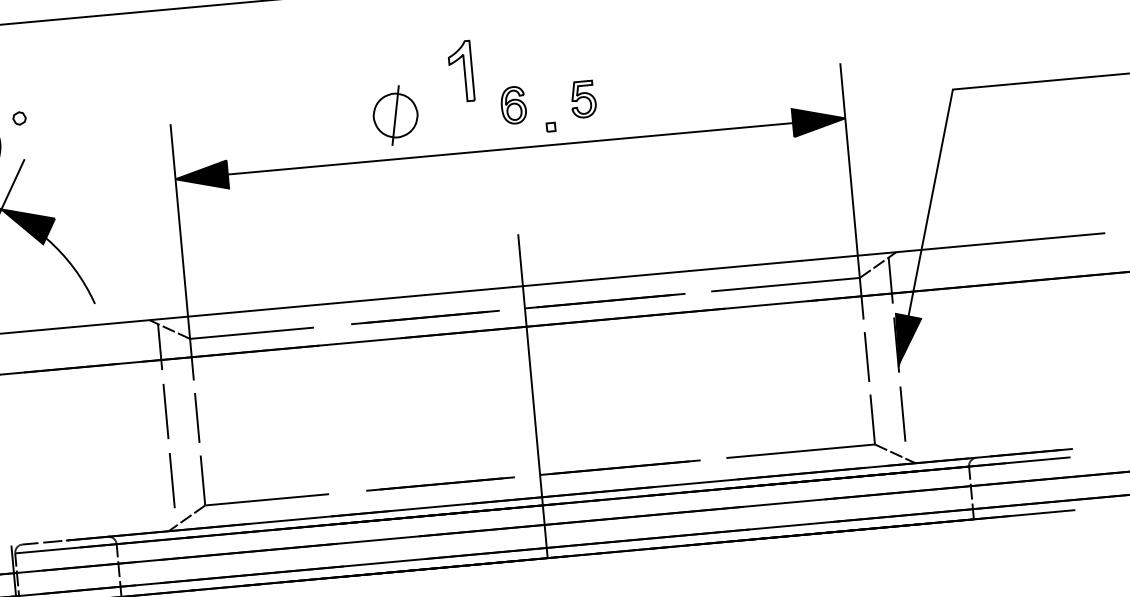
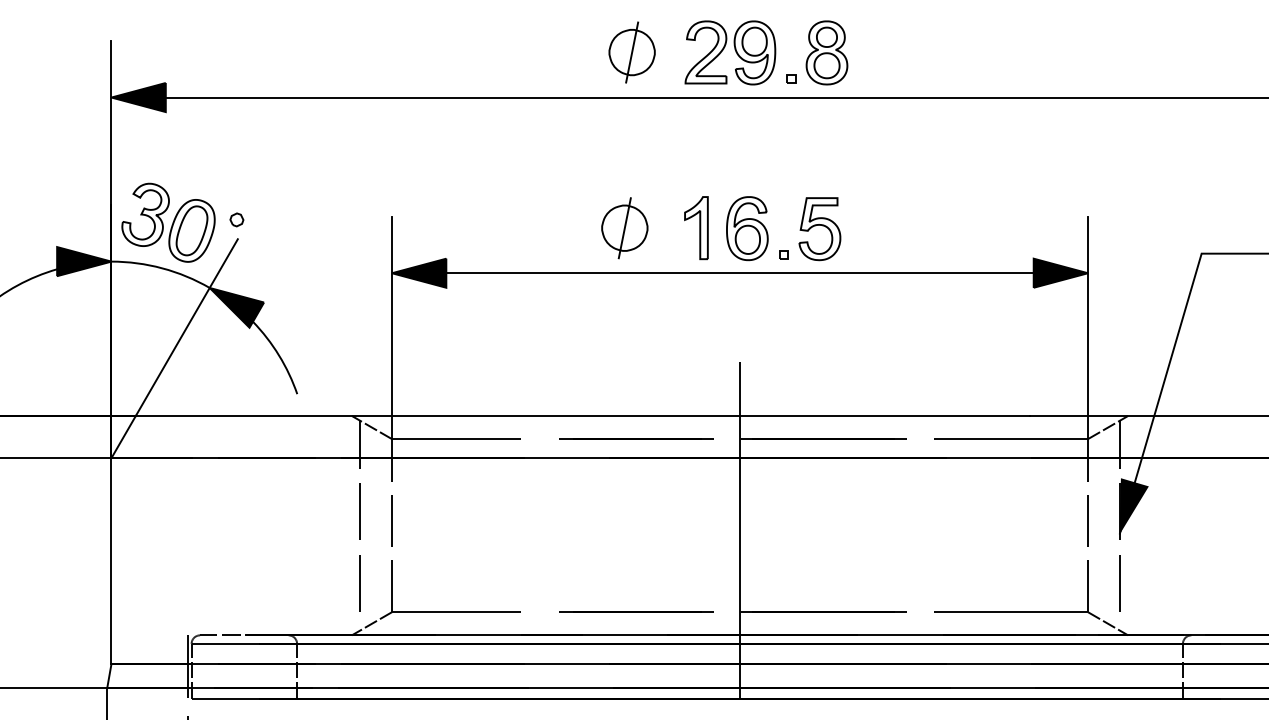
part: (461, 72) -> (696, 228), moved
part: (583, 99) -> (819, 229), size x1.67
part: (513, 105) -> (747, 228), size x1.67
part: (19, 118) -> (236, 219), moved

